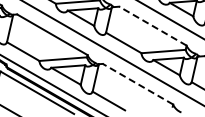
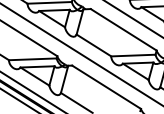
line: (152, 26) -> (123, 30), dashed -> solid
line: (138, 84) -> (107, 87), dashed -> solid

